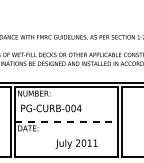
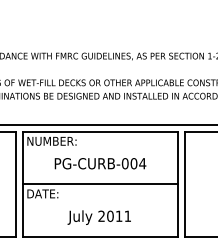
text: (51, 108) -> (100, 163), moved
line: (66, 121) -> (100, 183), dashed -> solid
text: (76, 143) -> (99, 216), moved

